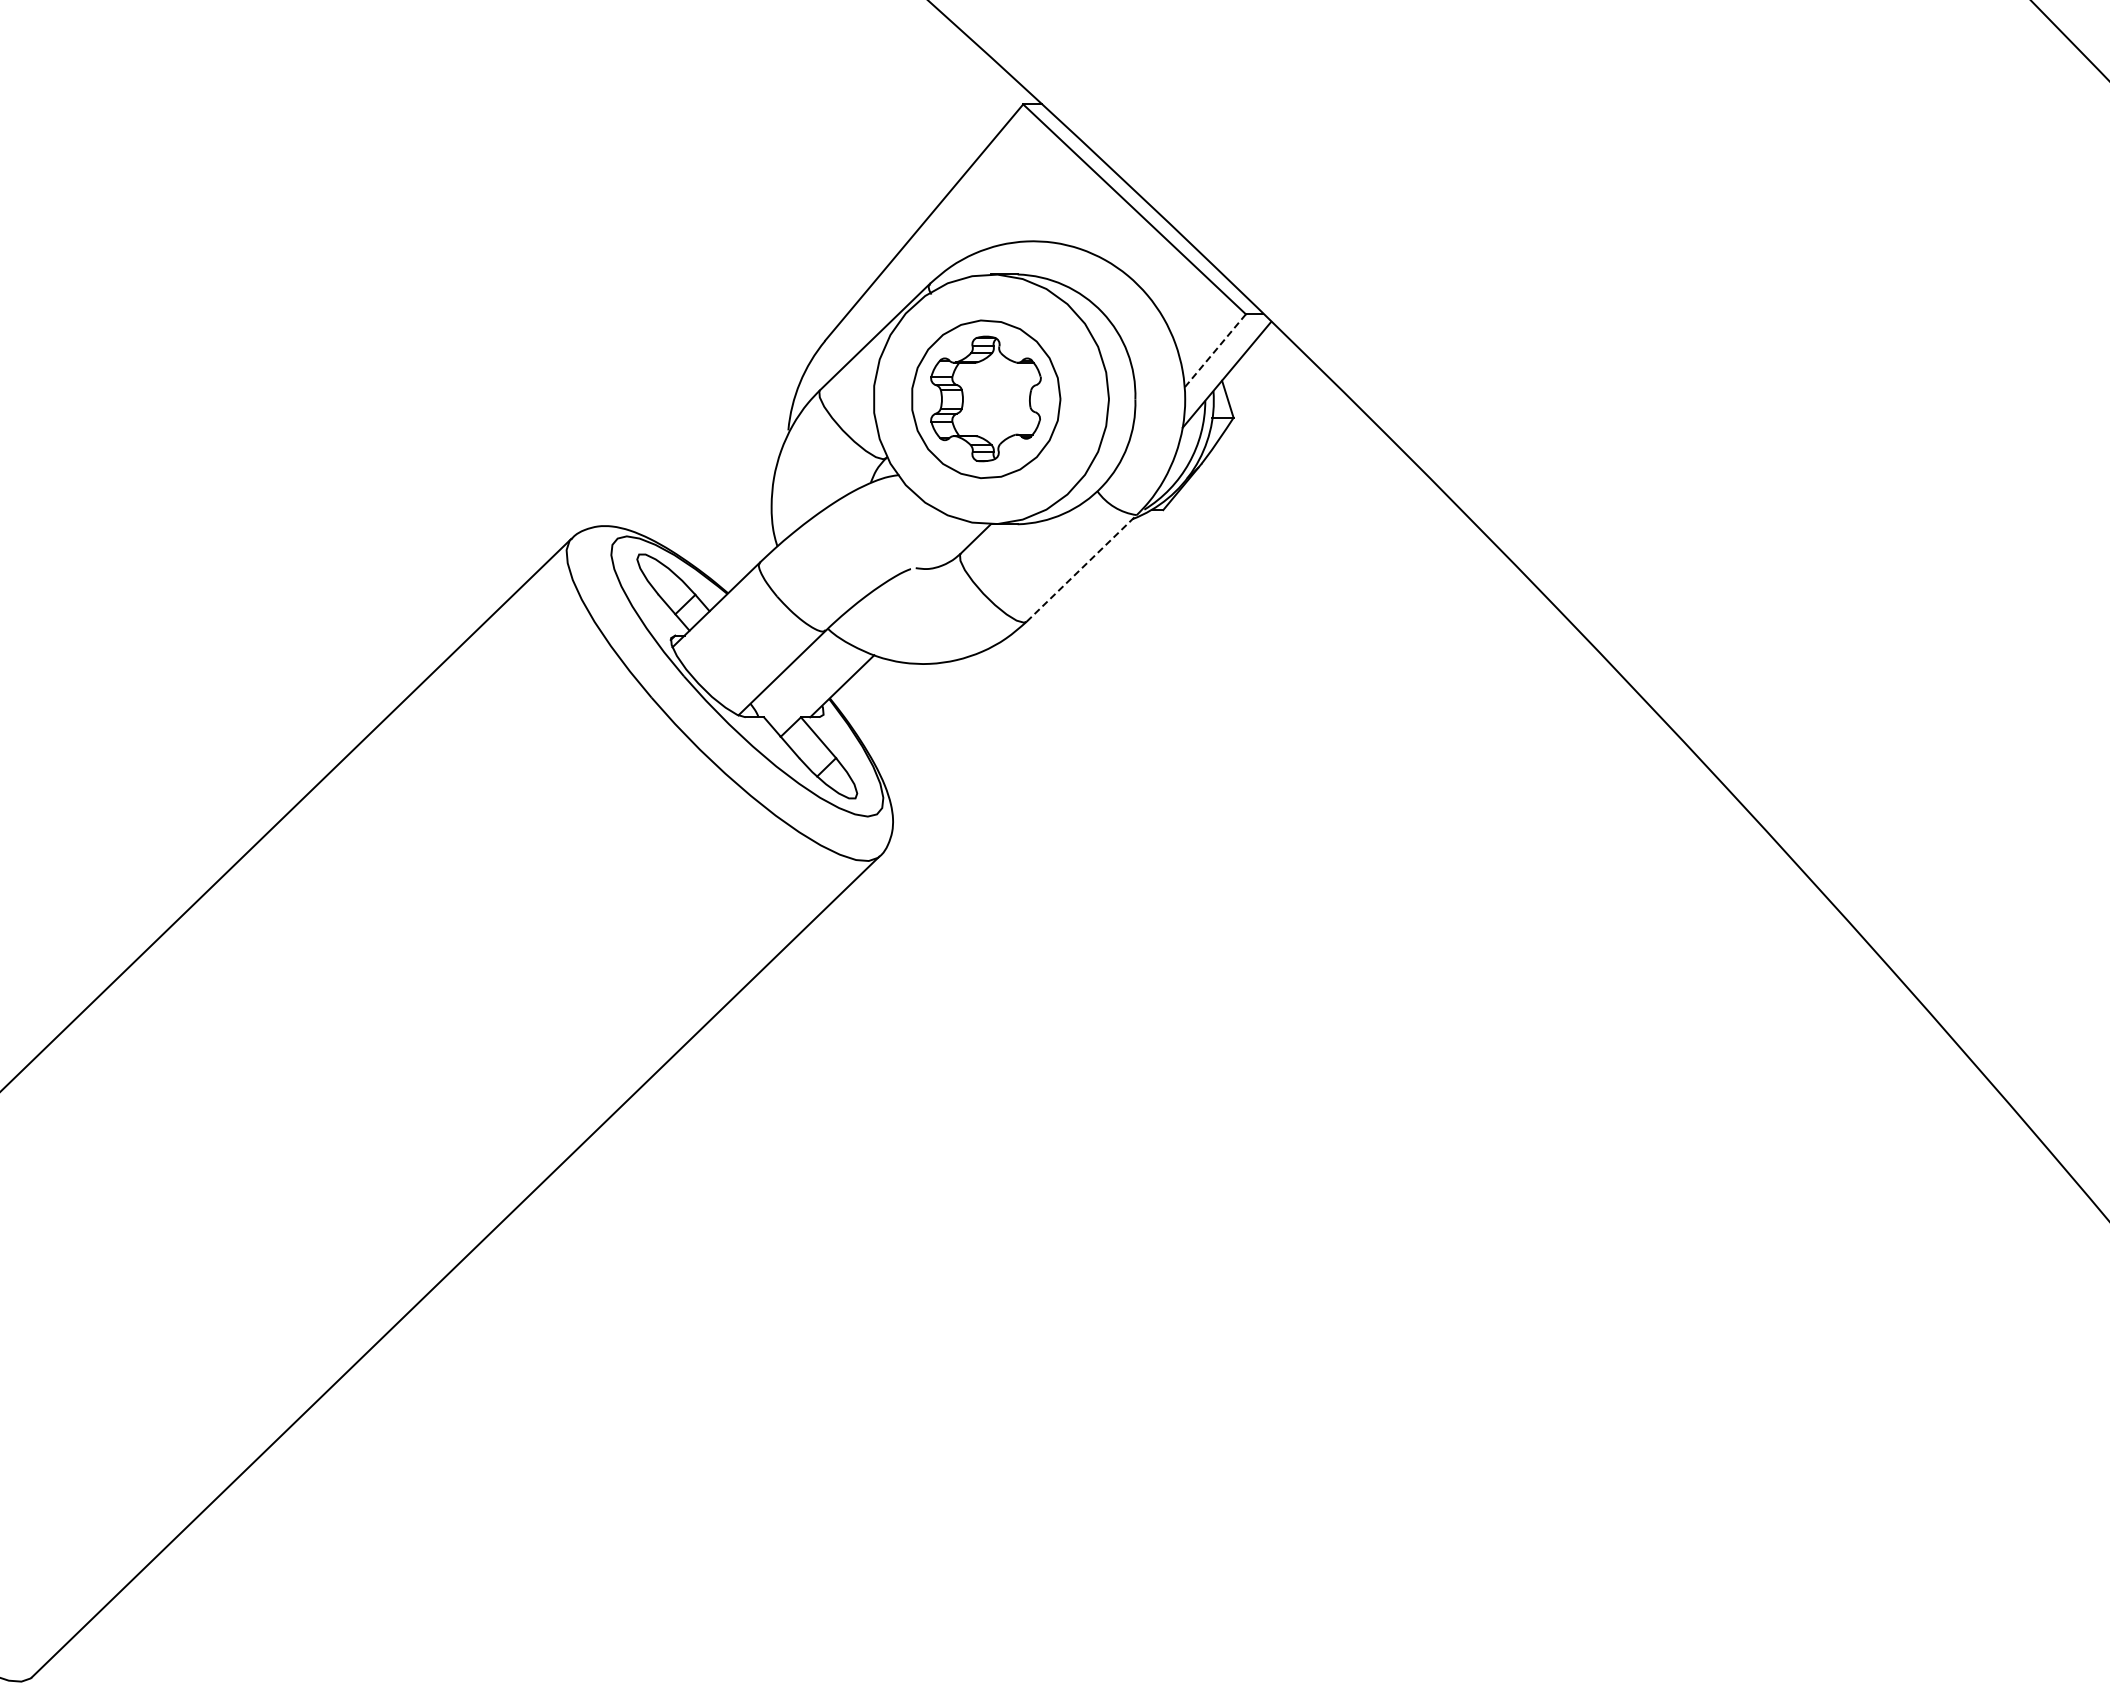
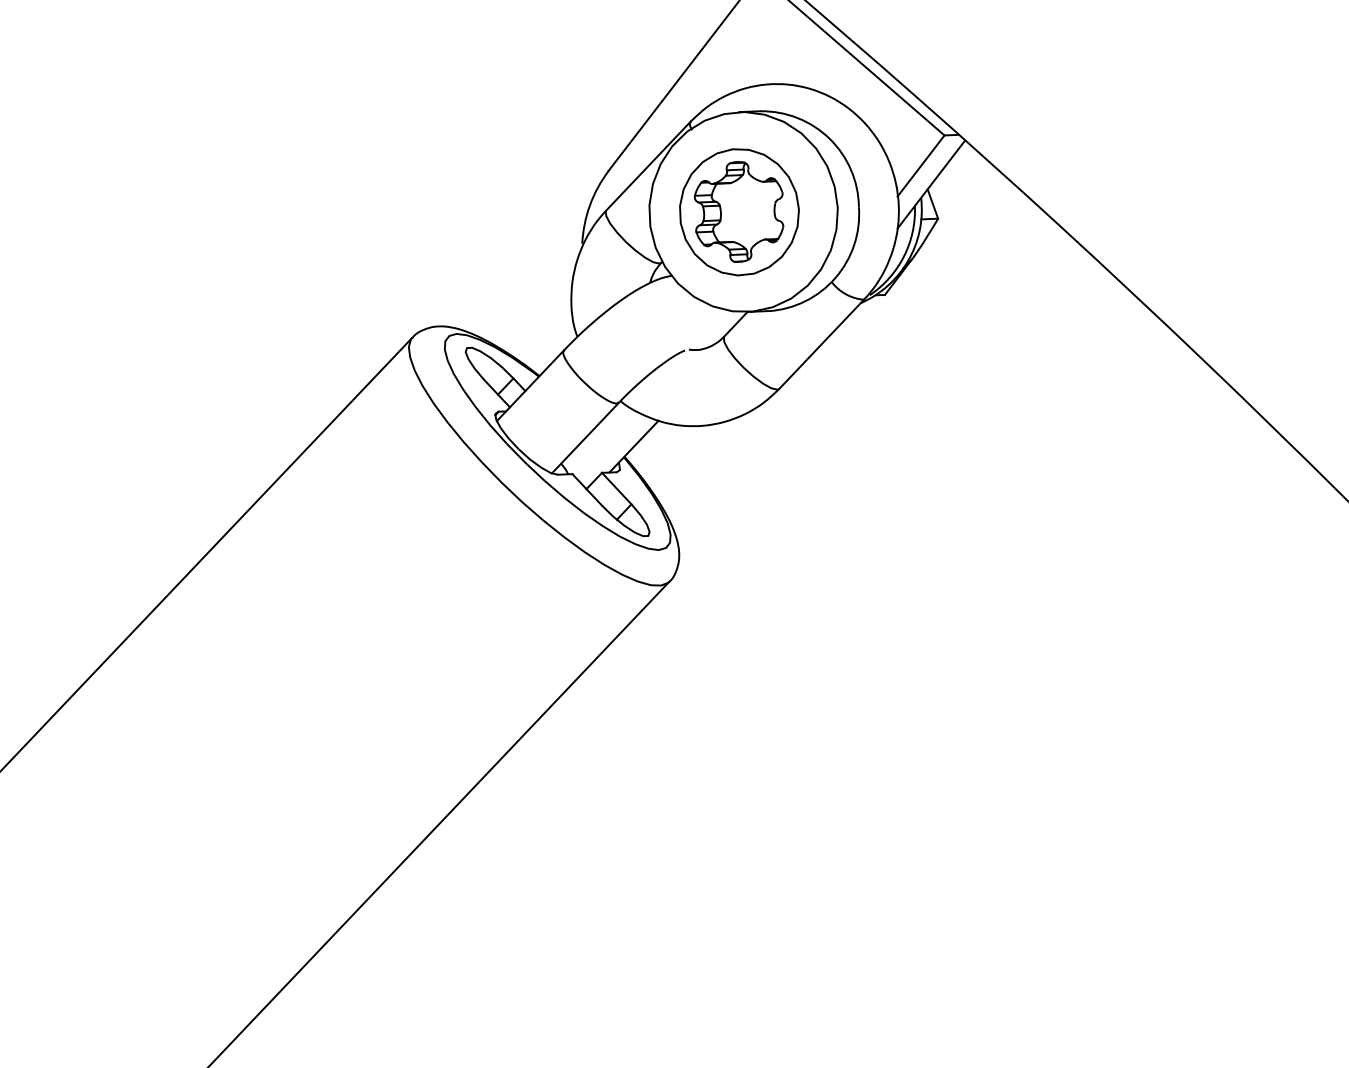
line: (1214, 351) -> (920, 166), dashed -> solid
line: (1081, 568) -> (821, 344), dashed -> solid

